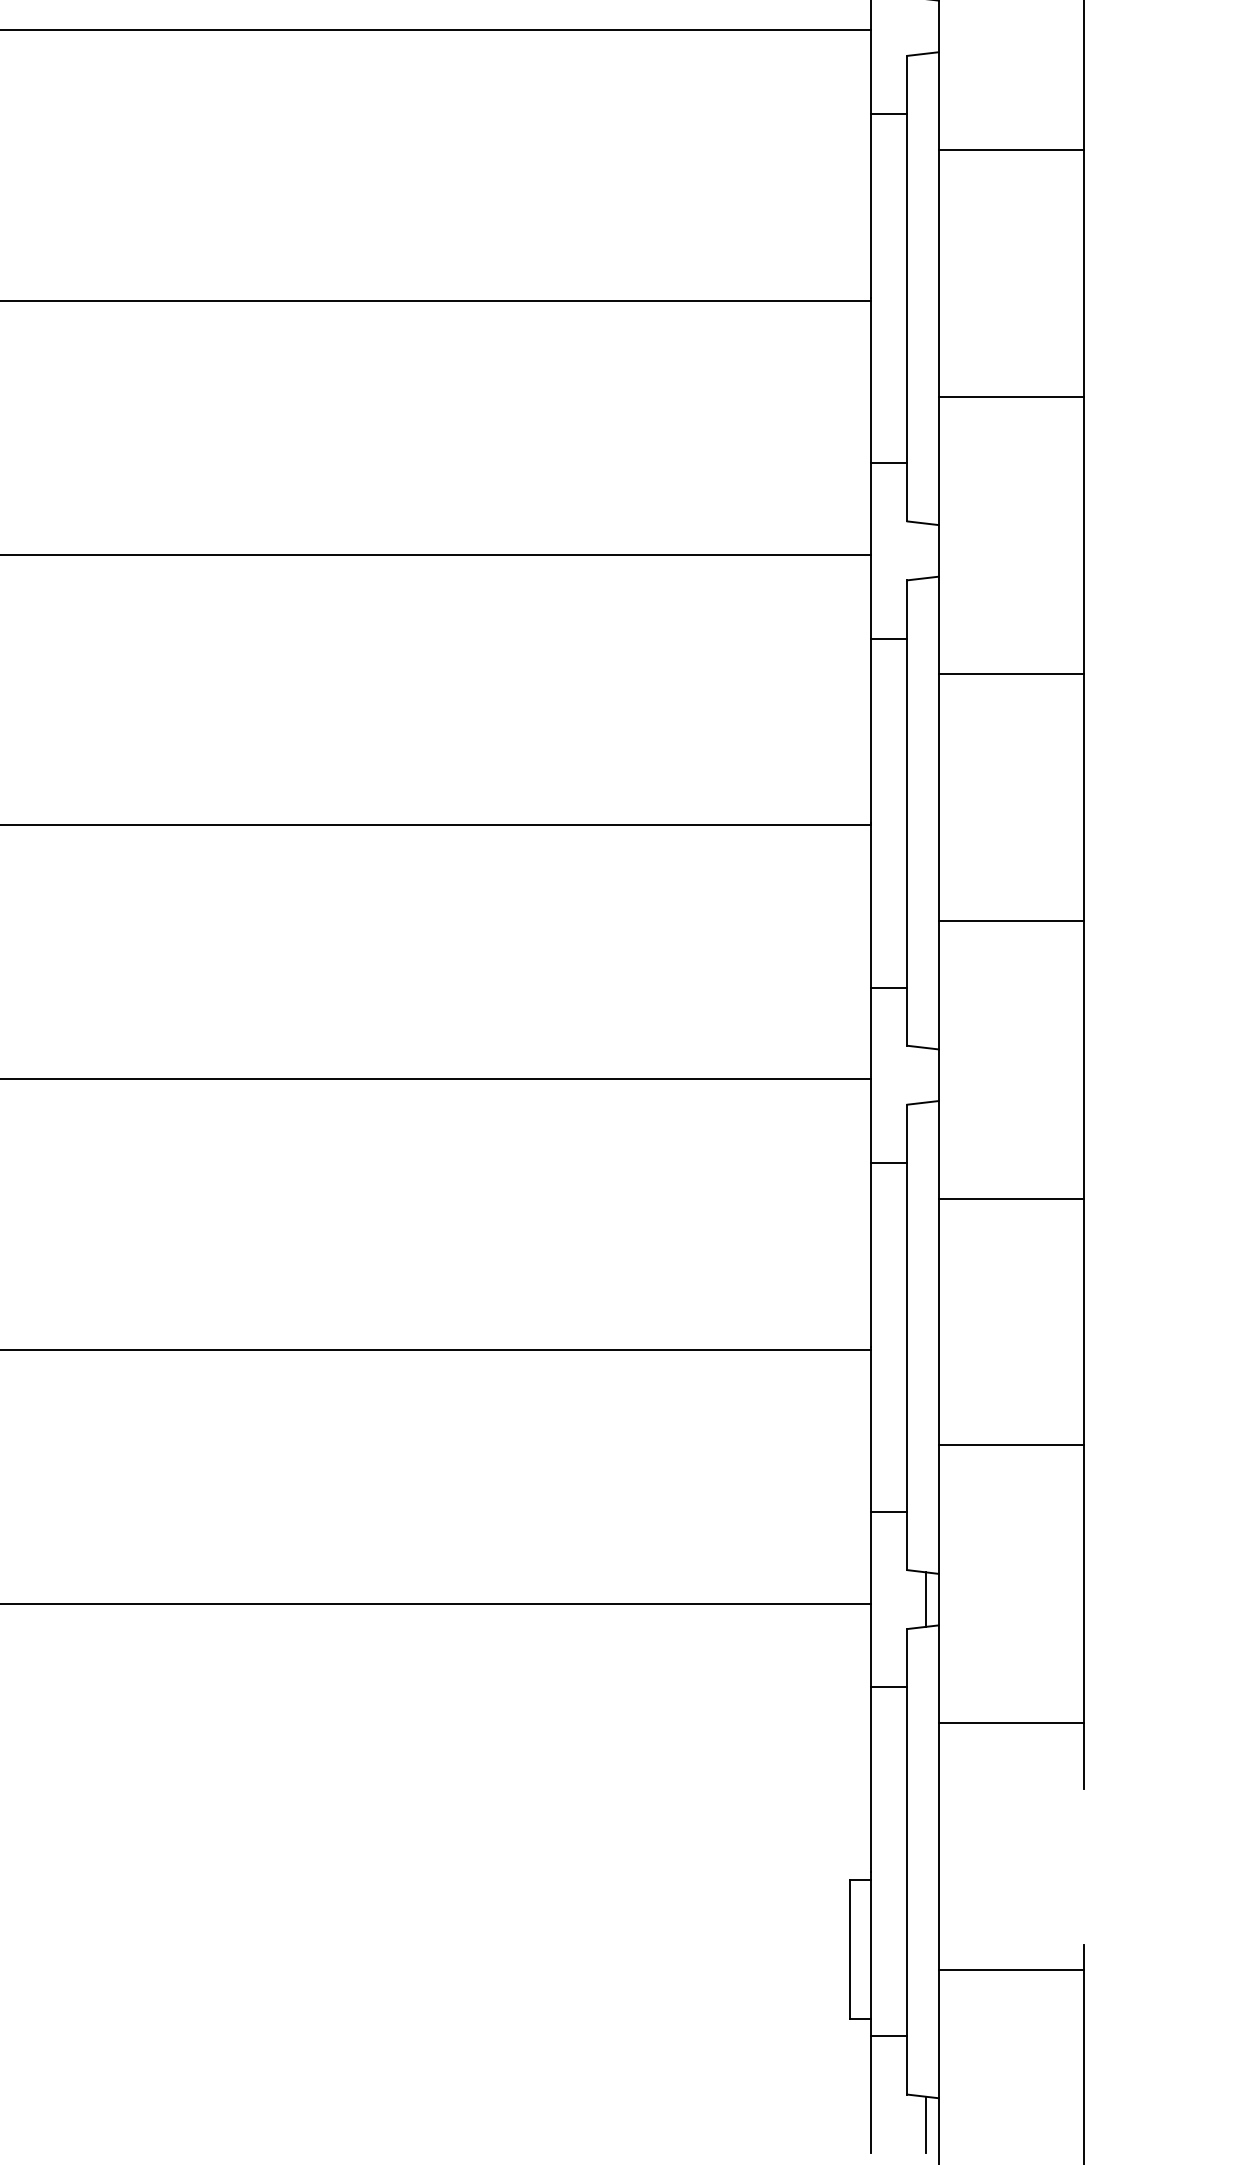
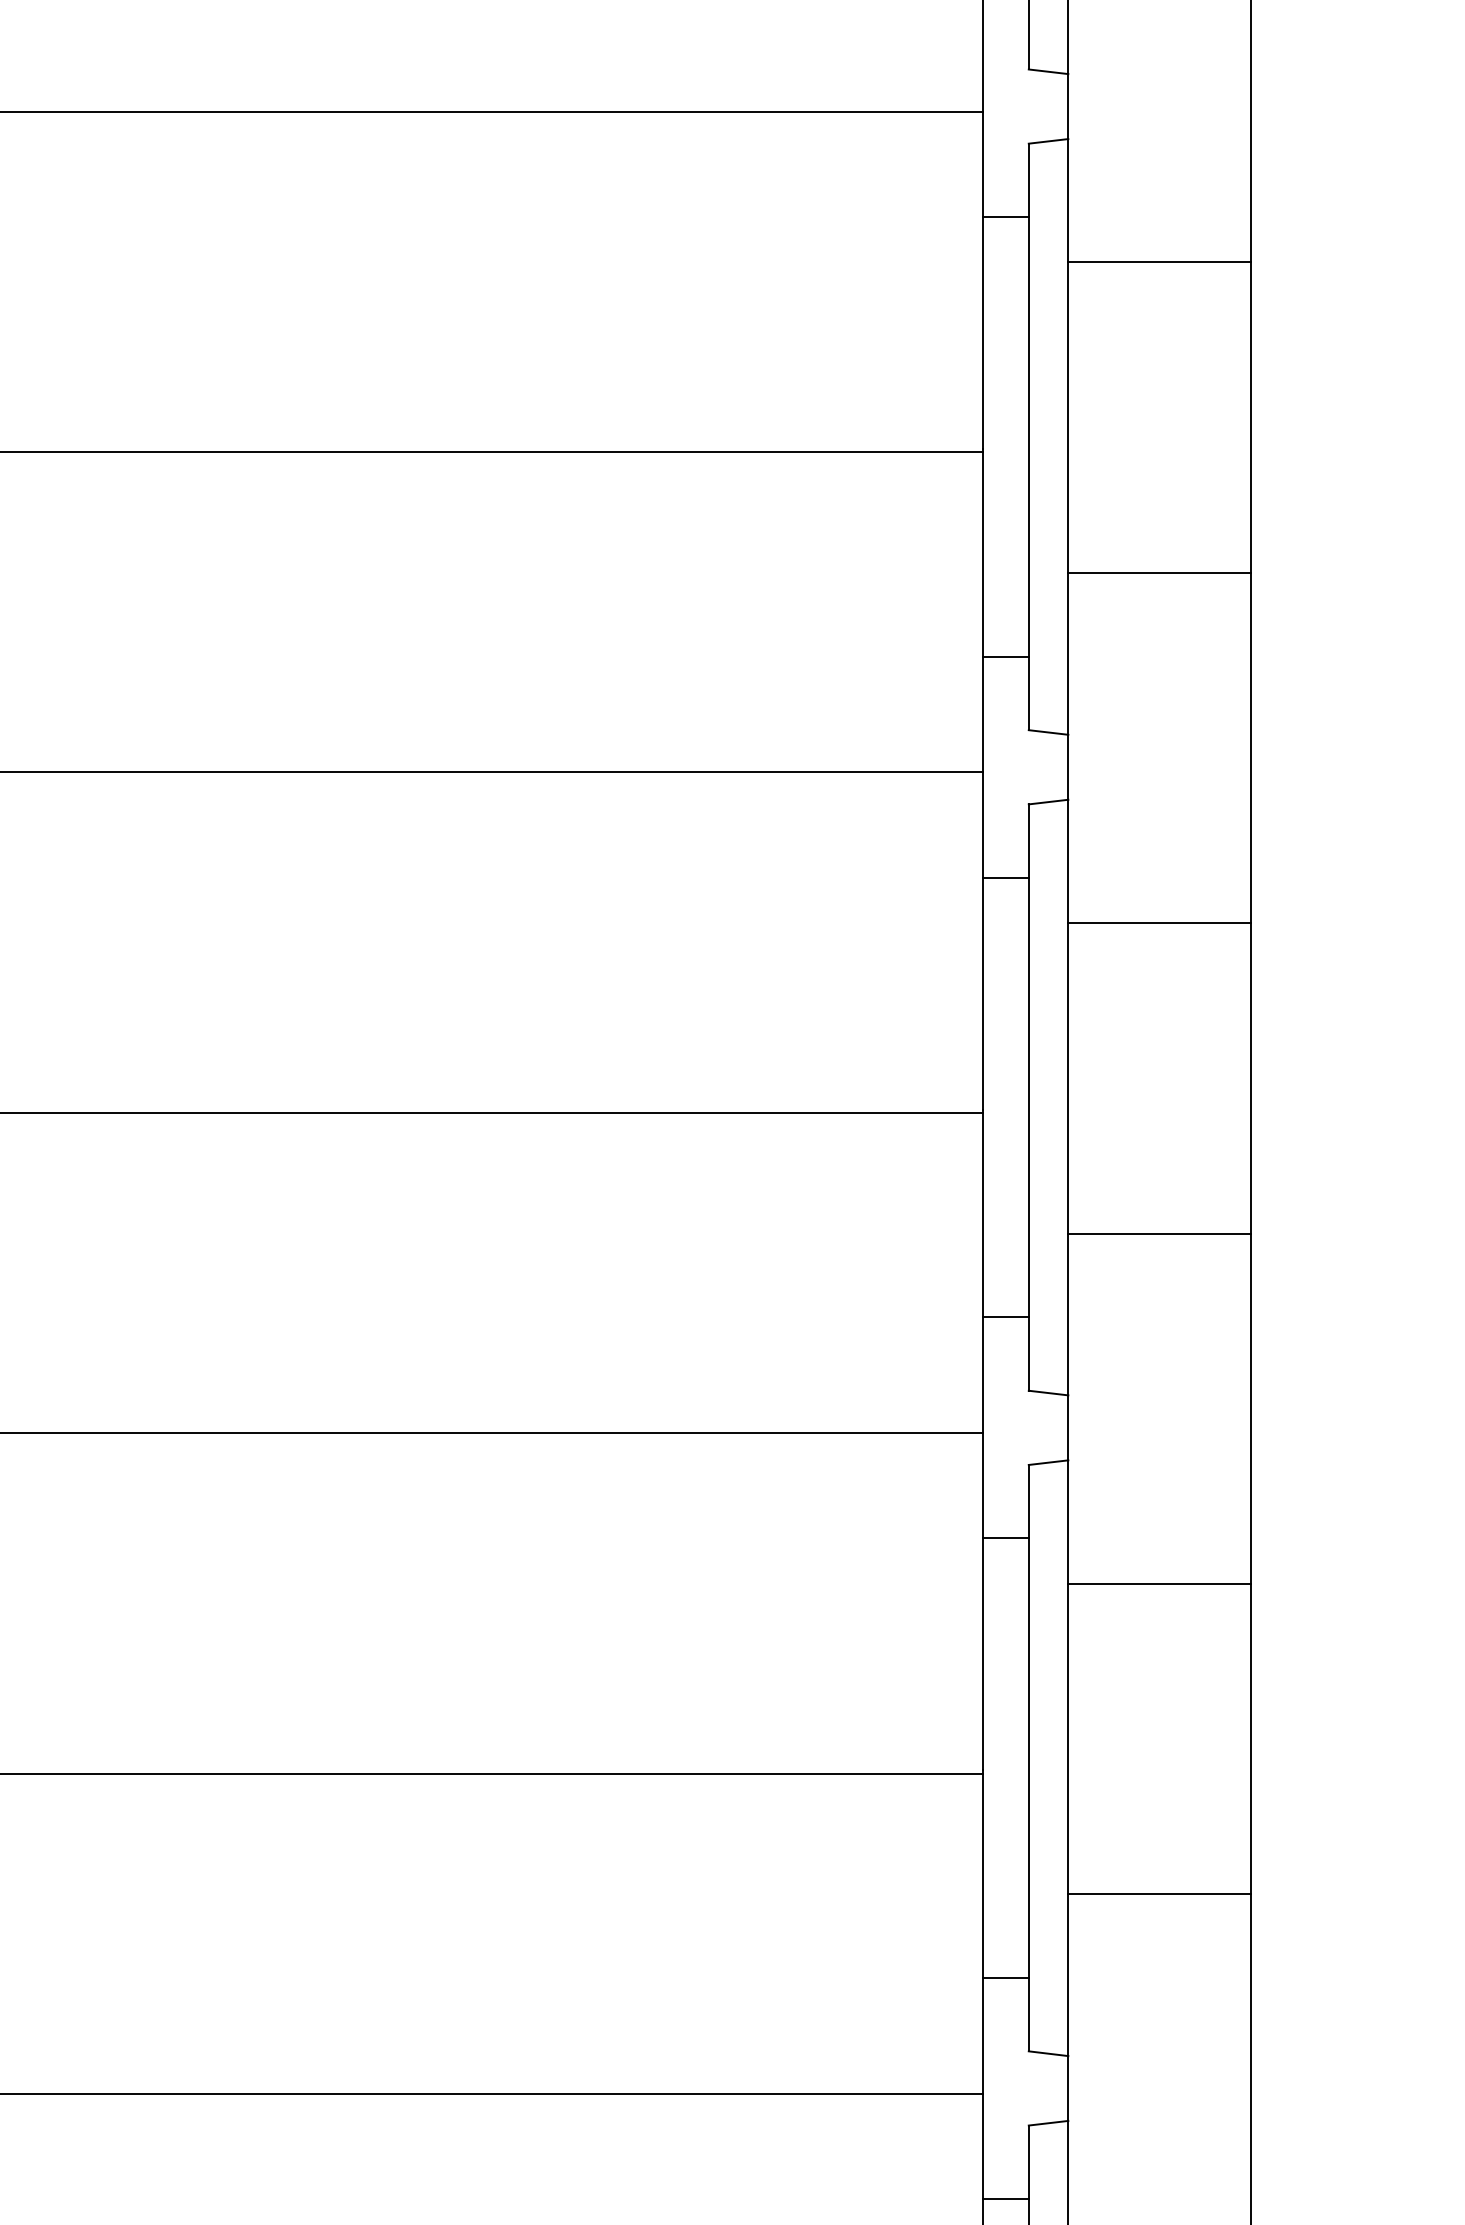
line: (925, 1599) -> (1051, 2088), removed

